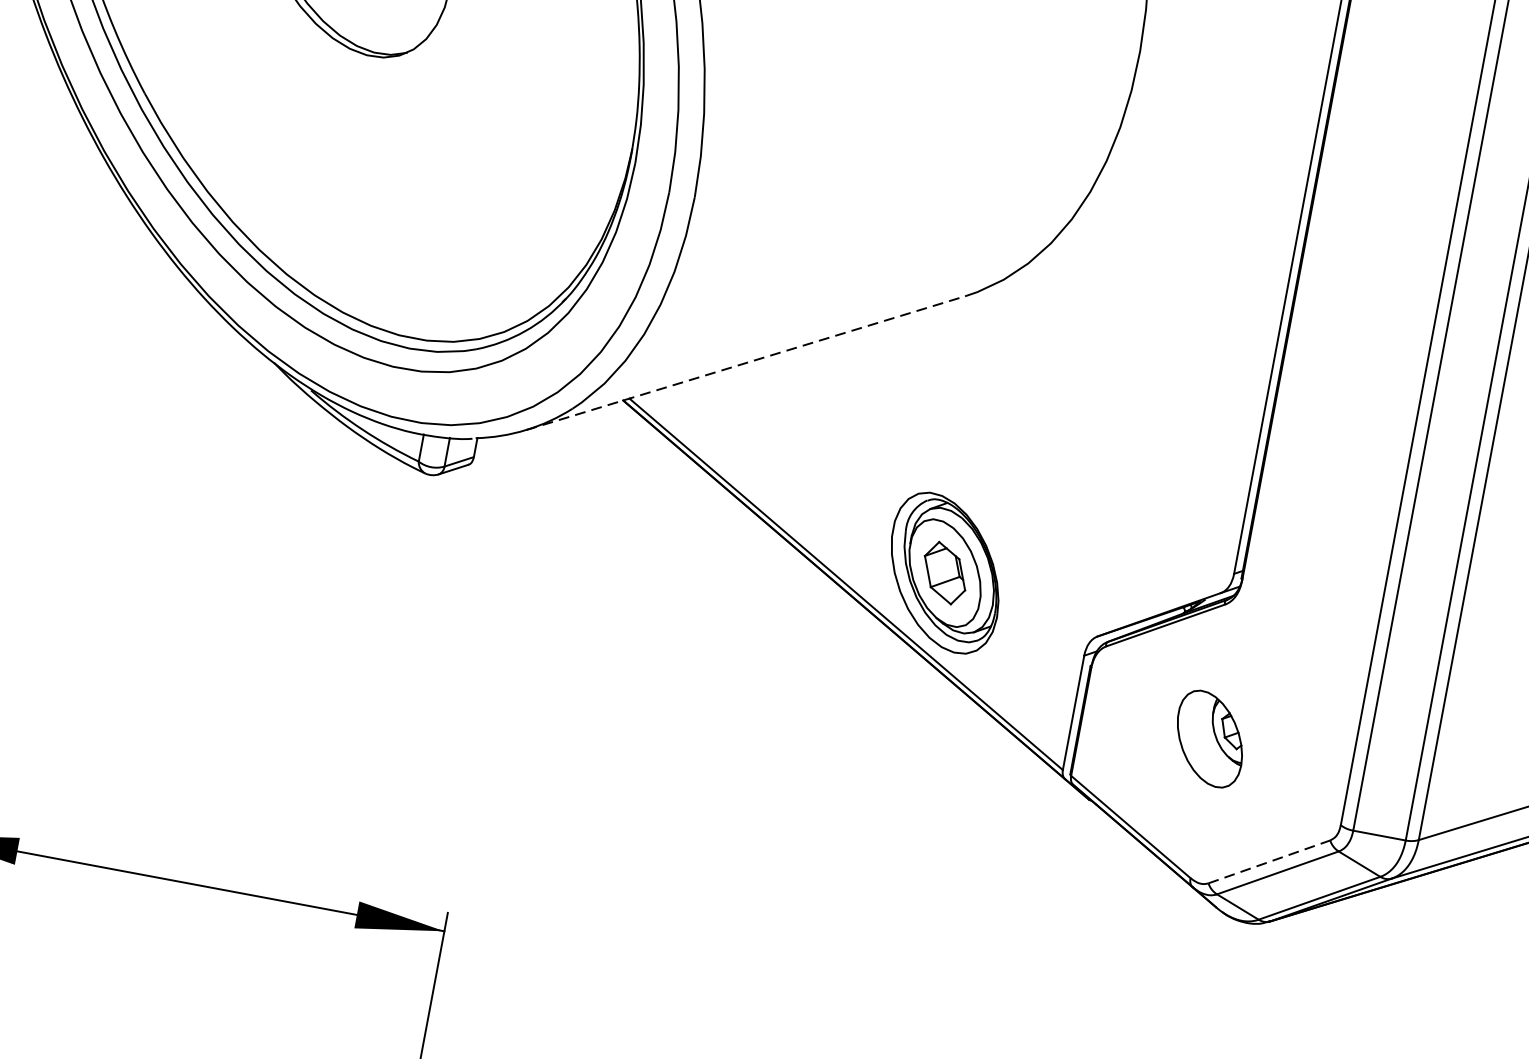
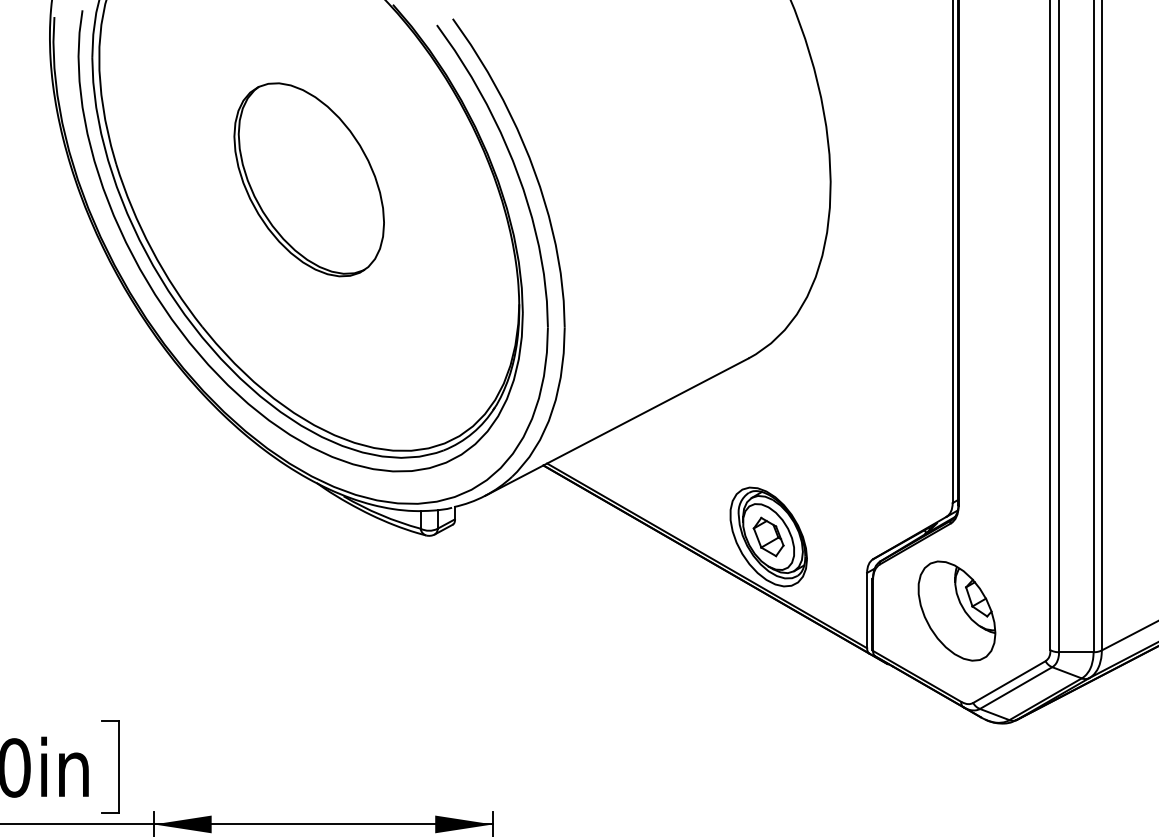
line: (746, 362) -> (617, 426), dashed -> solid
part: (1209, 738) -> (956, 610), size x1.67
line: (1269, 862) -> (1009, 682), dashed -> solid

